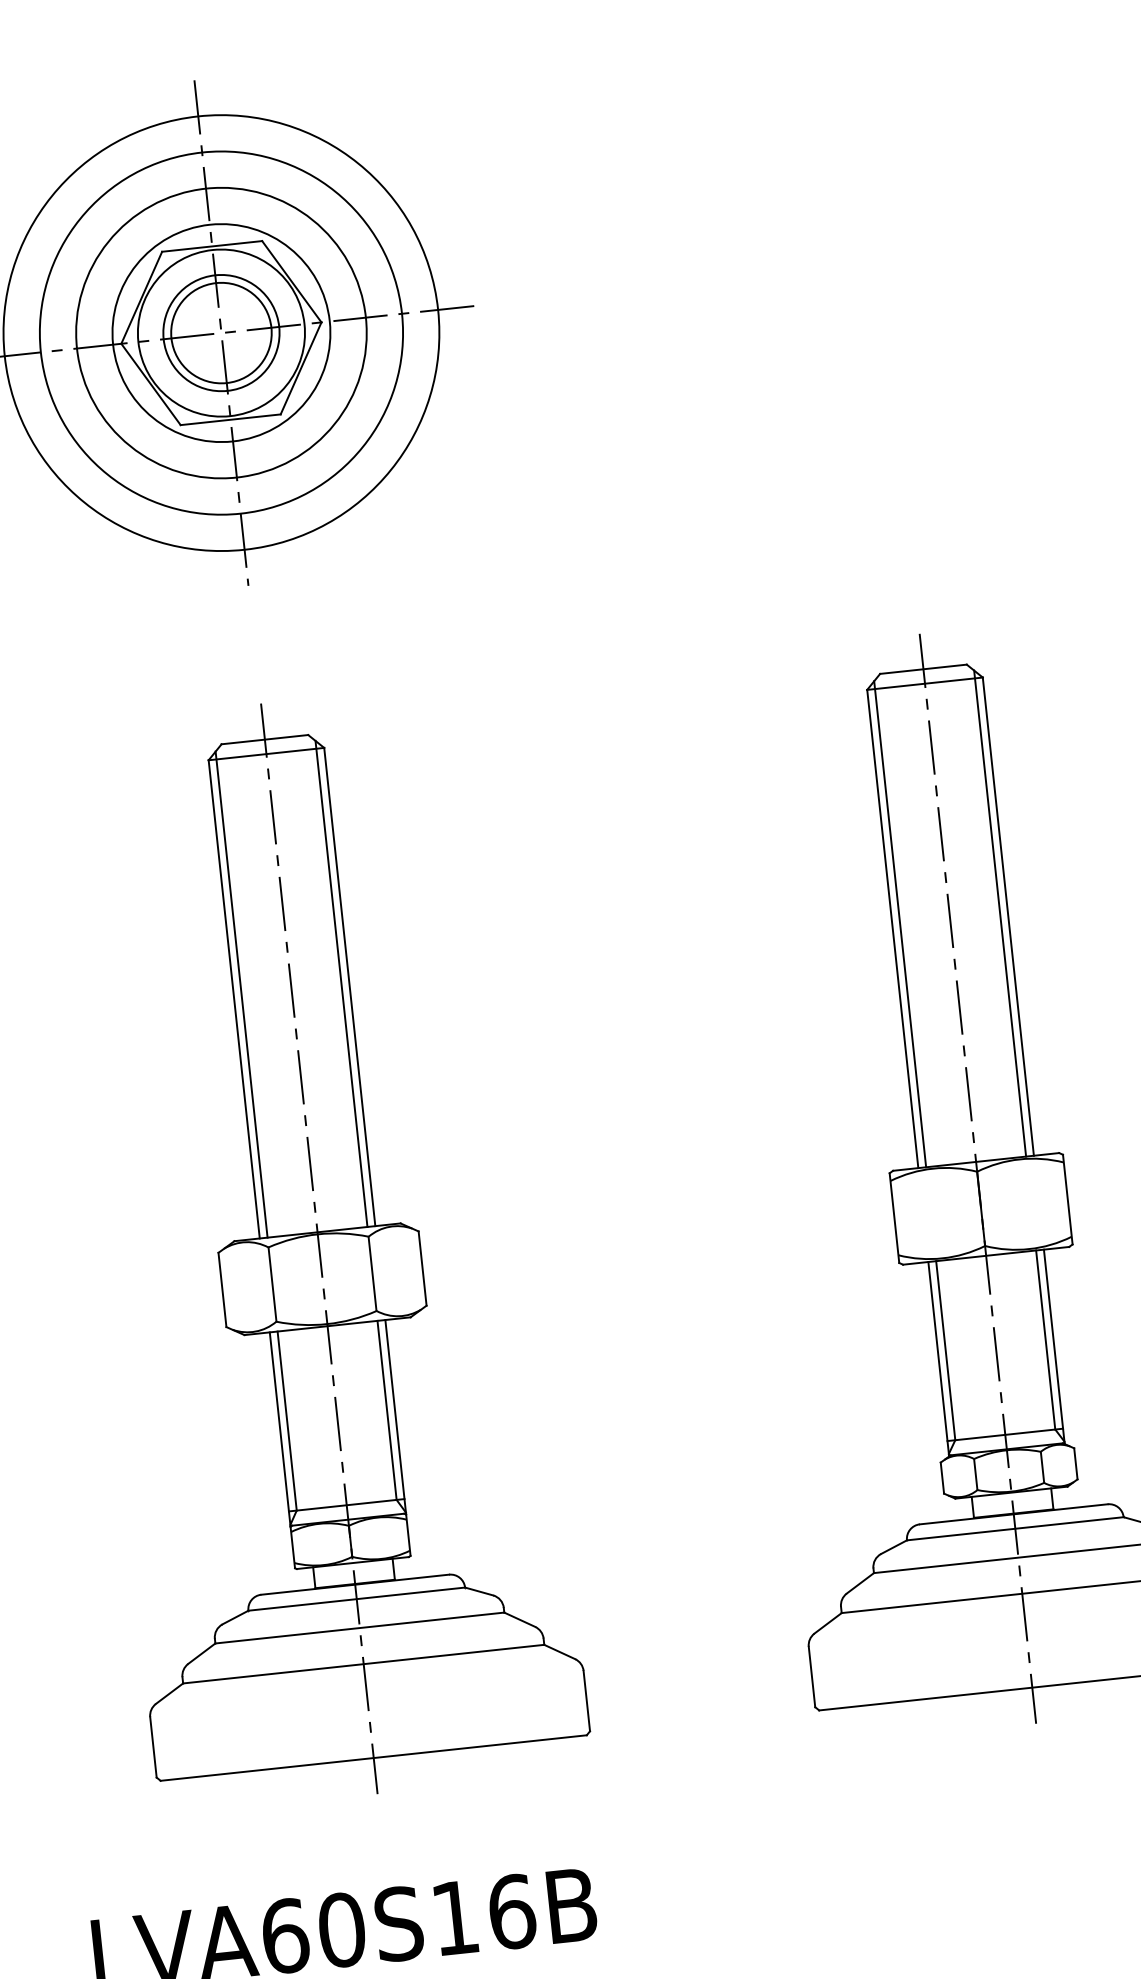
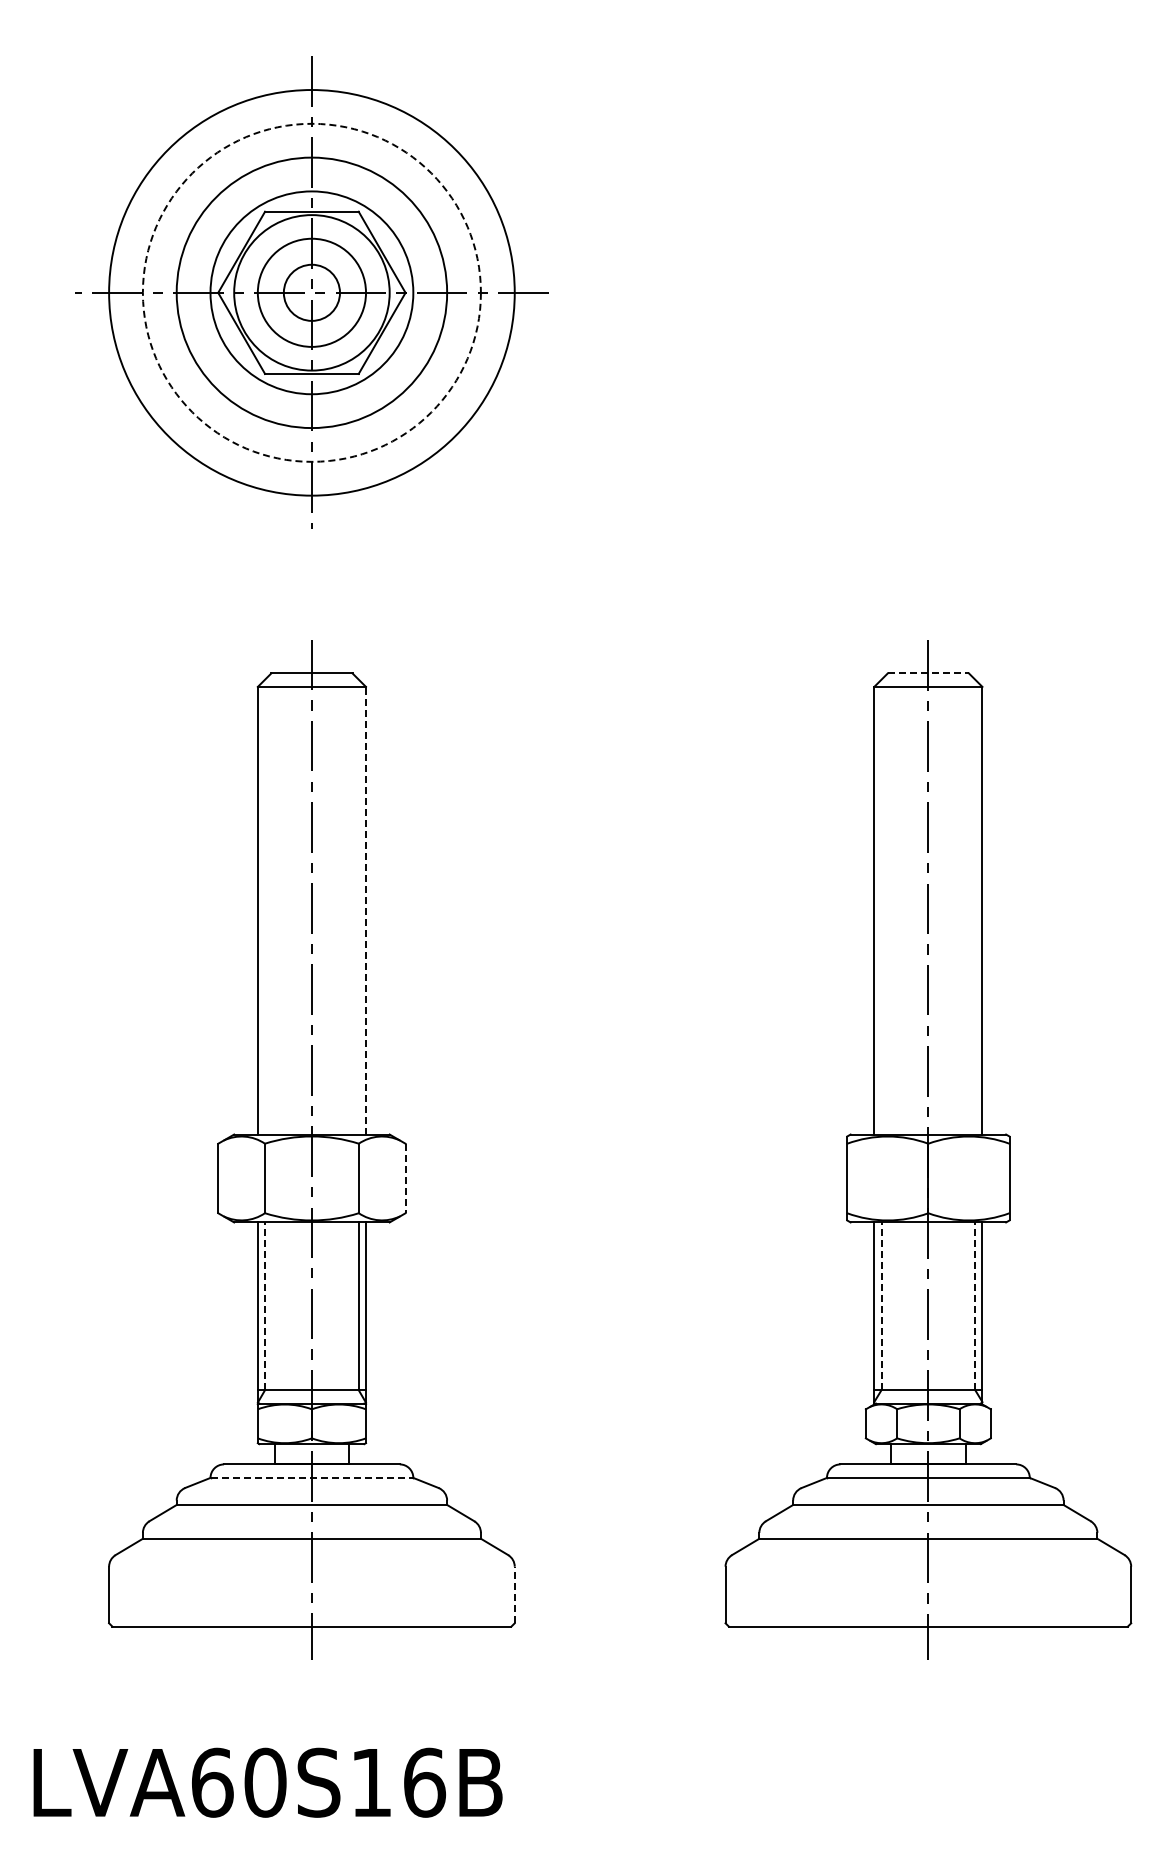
circle: (220, 332) -> (311, 292), size x0.6
circle: (220, 332) -> (311, 292), solid -> dashed
line: (923, 669) -> (928, 673), solid -> dashed
line: (1000, 912) -> (975, 906), removed
line: (900, 923) -> (881, 906), removed
line: (341, 983) -> (358, 906), removed
line: (350, 986) -> (366, 910), solid -> dashed
line: (241, 993) -> (265, 906), removed
line: (422, 1268) -> (405, 1178), solid -> dashed
line: (1046, 1340) -> (975, 1306), solid -> dashed
line: (945, 1350) -> (881, 1306), solid -> dashed
line: (287, 1421) -> (265, 1306), solid -> dashed
line: (357, 1598) -> (312, 1477), solid -> dashed
line: (586, 1700) -> (514, 1594), solid -> dashed

